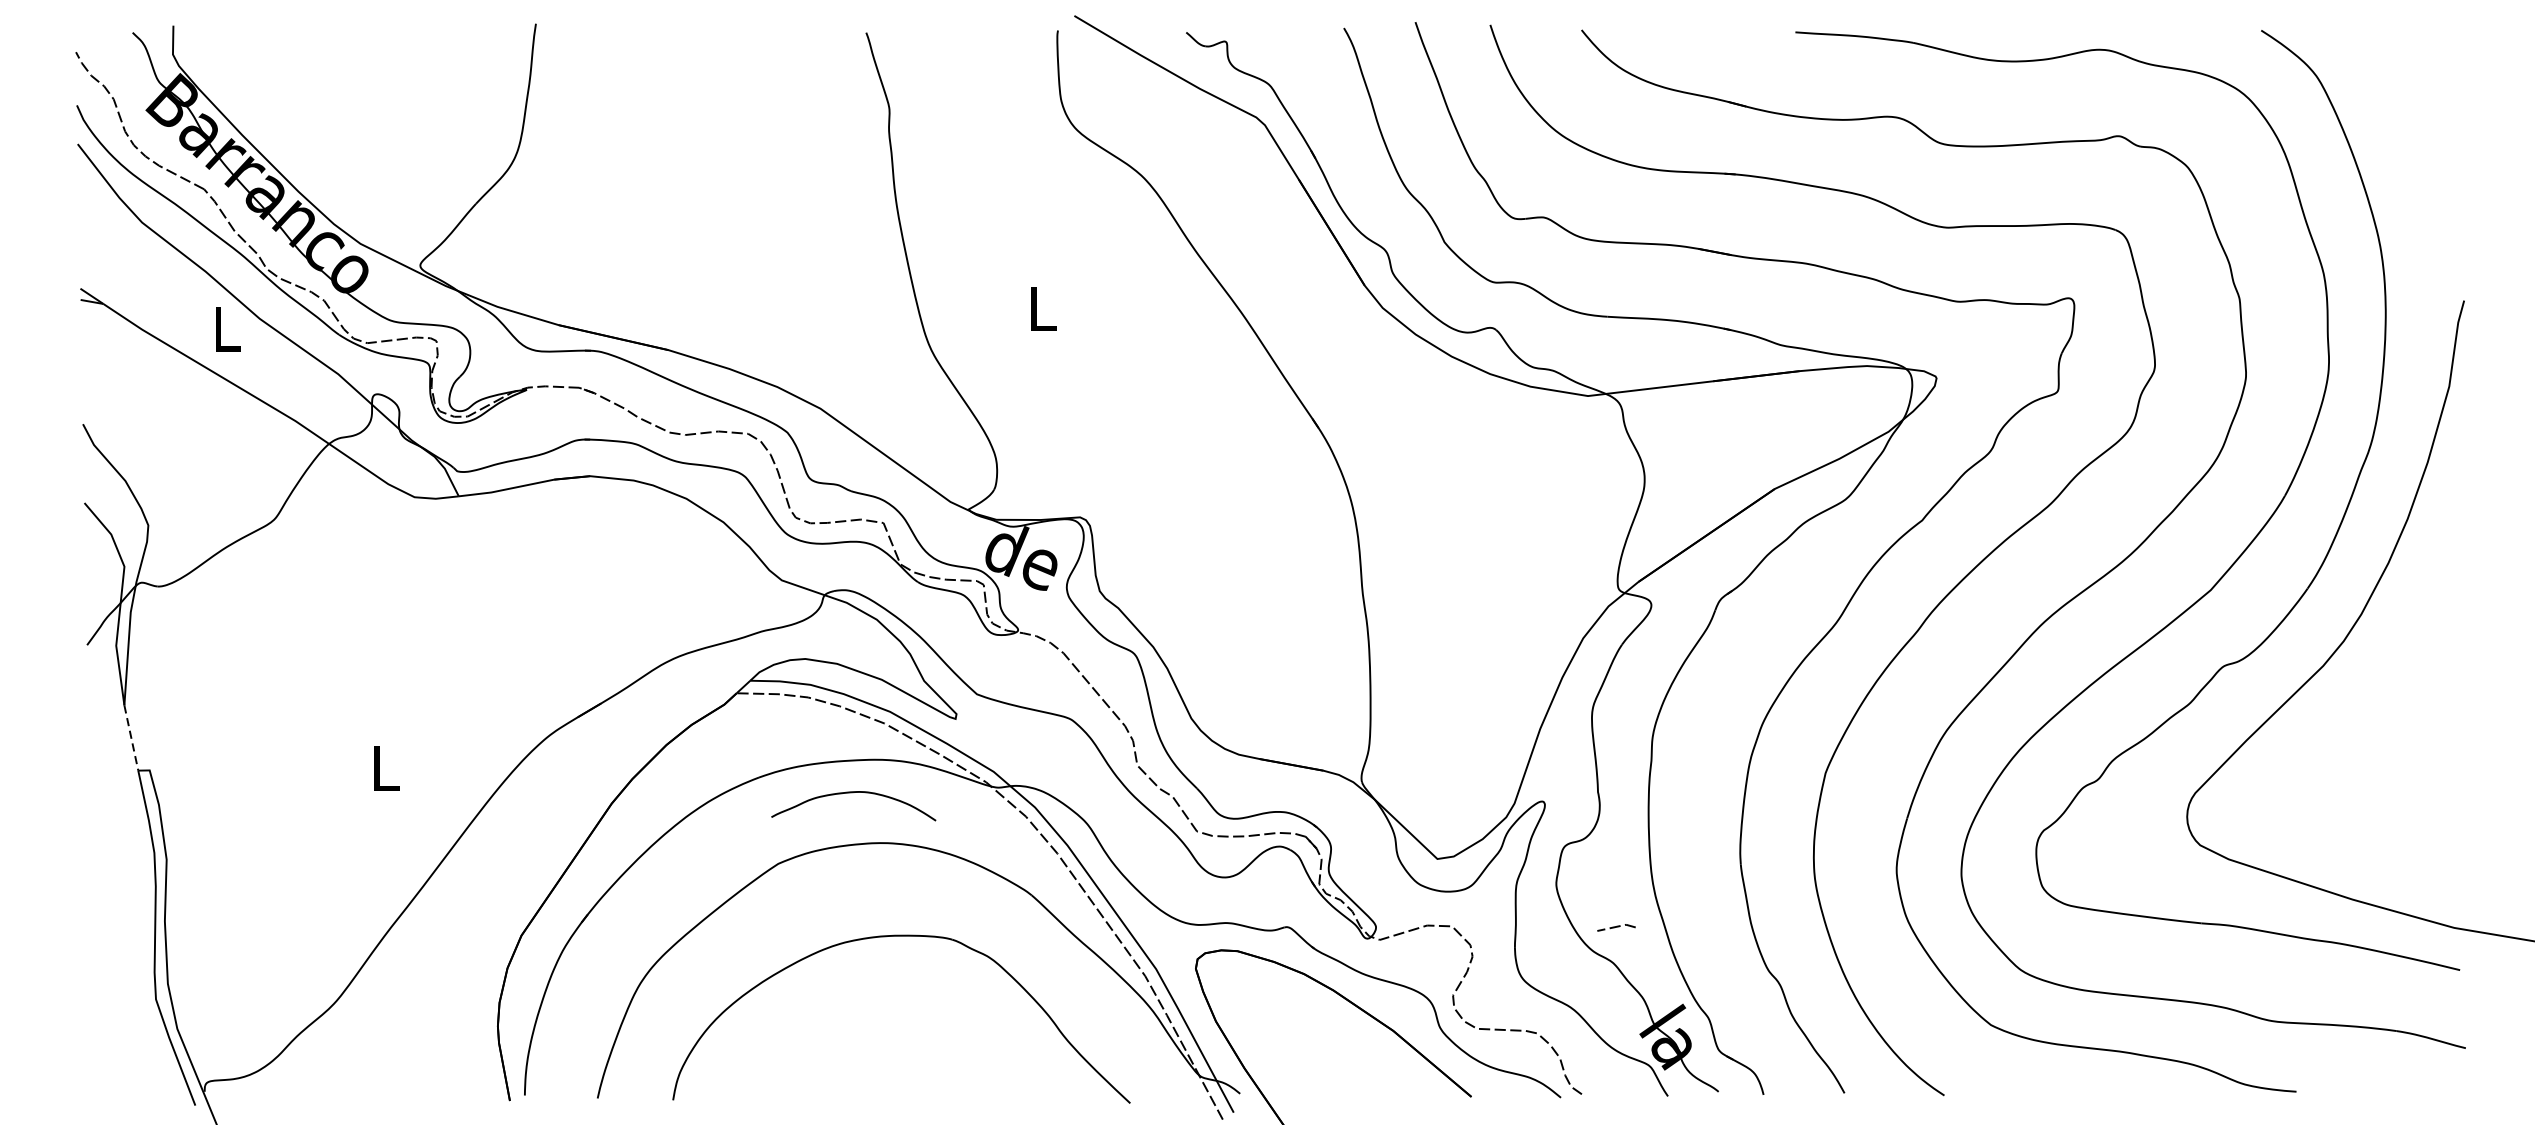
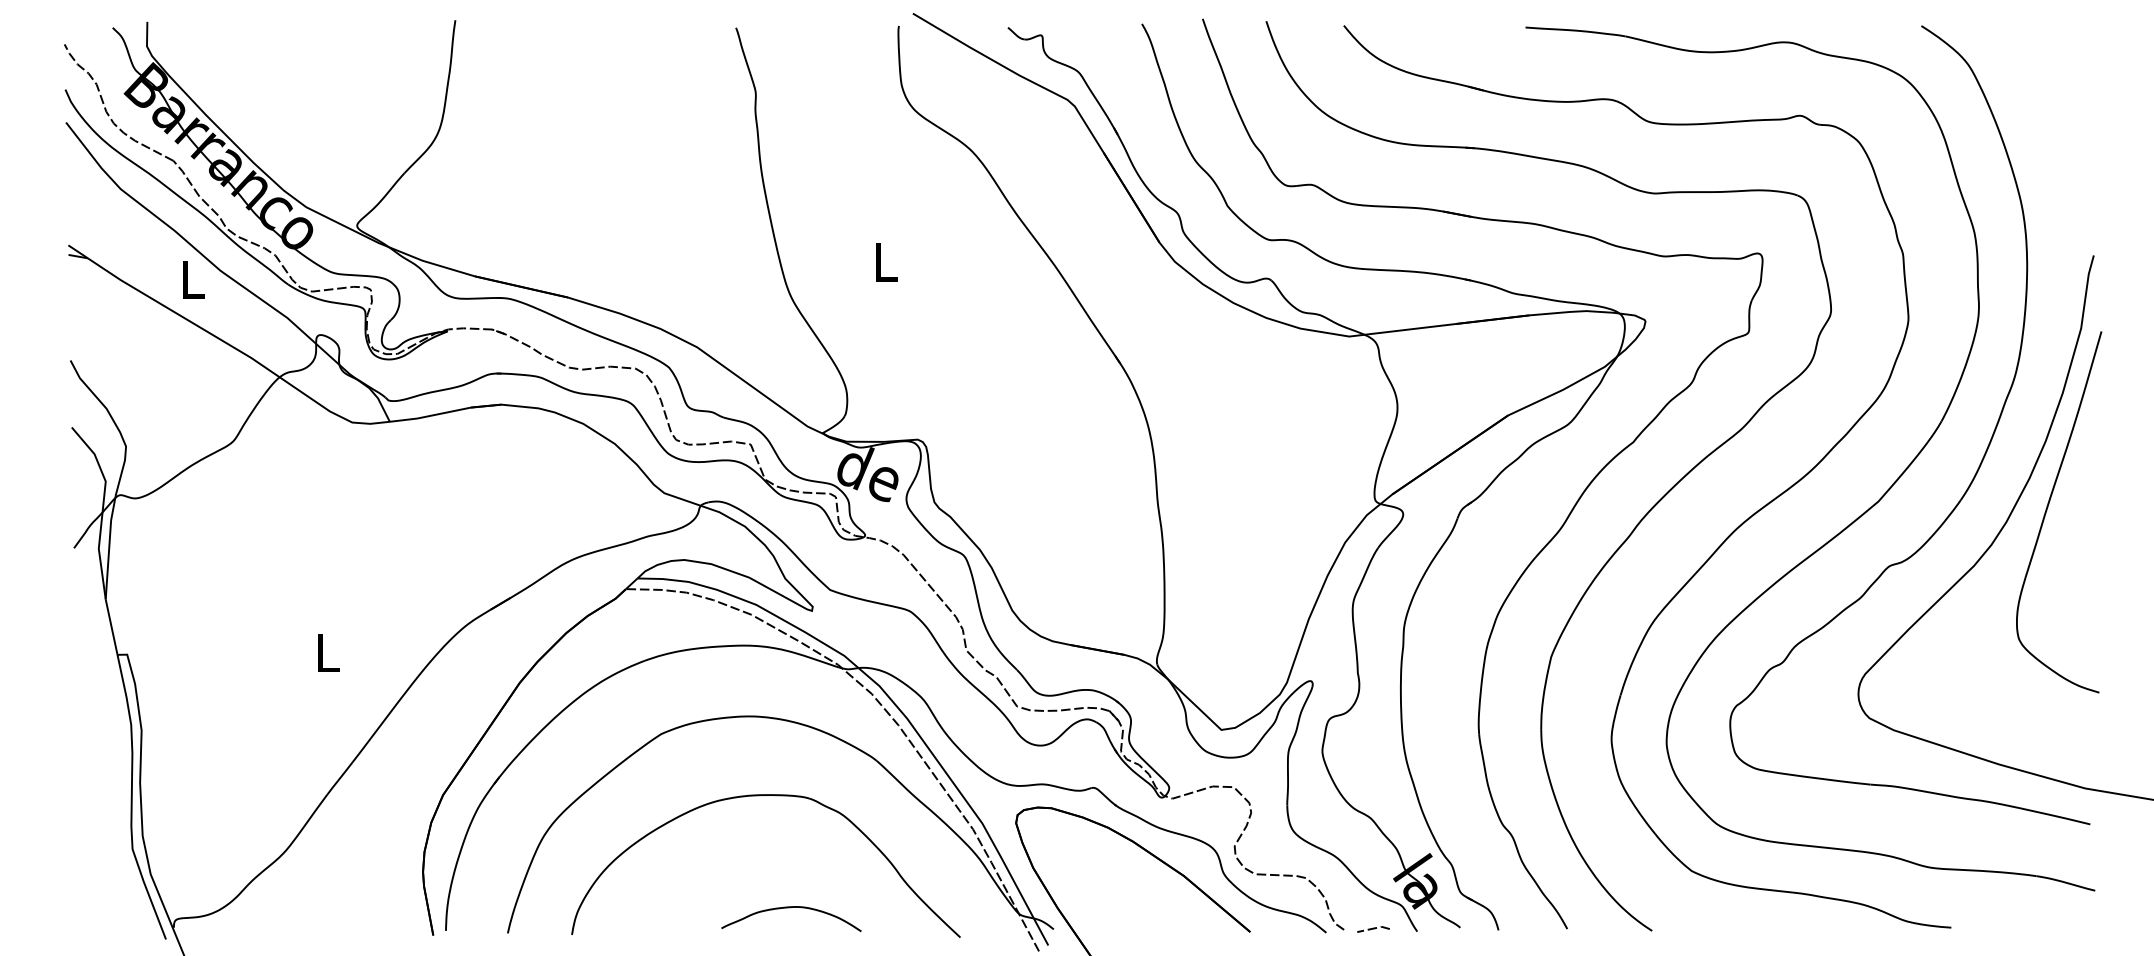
curve: (2410, 597) -> (2048, 507), added
line: (131, 738) -> (111, 627), dashed -> solid
curve: (852, 793) -> (790, 908), moved
line: (1616, 927) -> (1373, 929), moved

